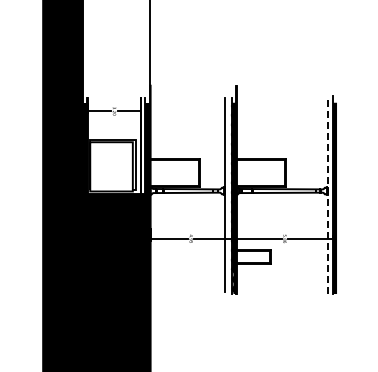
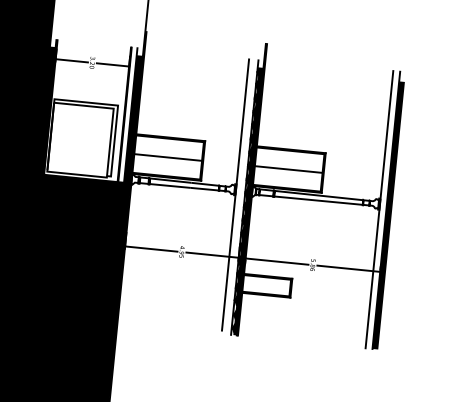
line: (174, 172) -> (167, 156), added
line: (260, 172) -> (288, 168), added
line: (328, 194) -> (380, 209), dashed -> solid

